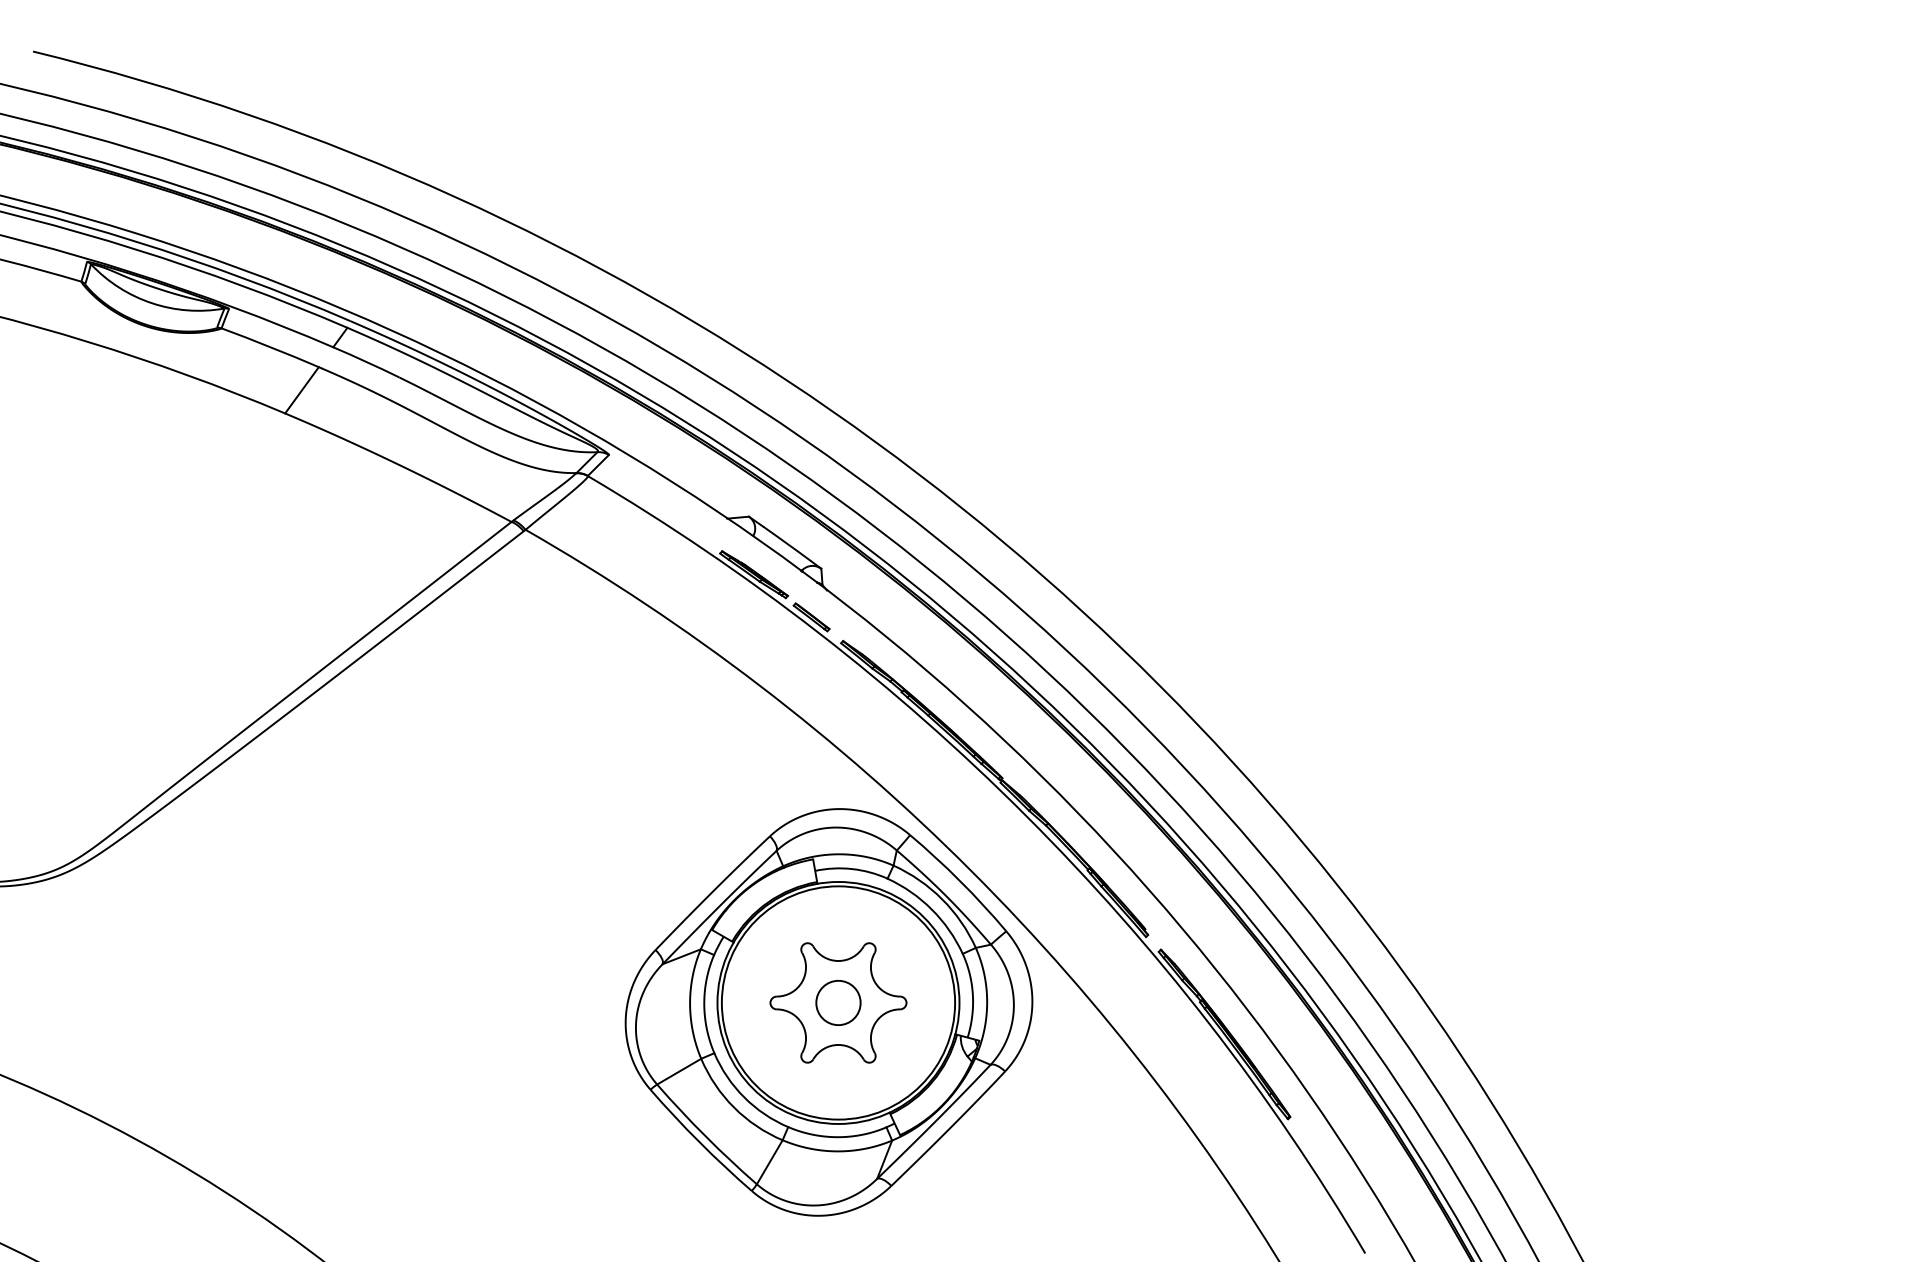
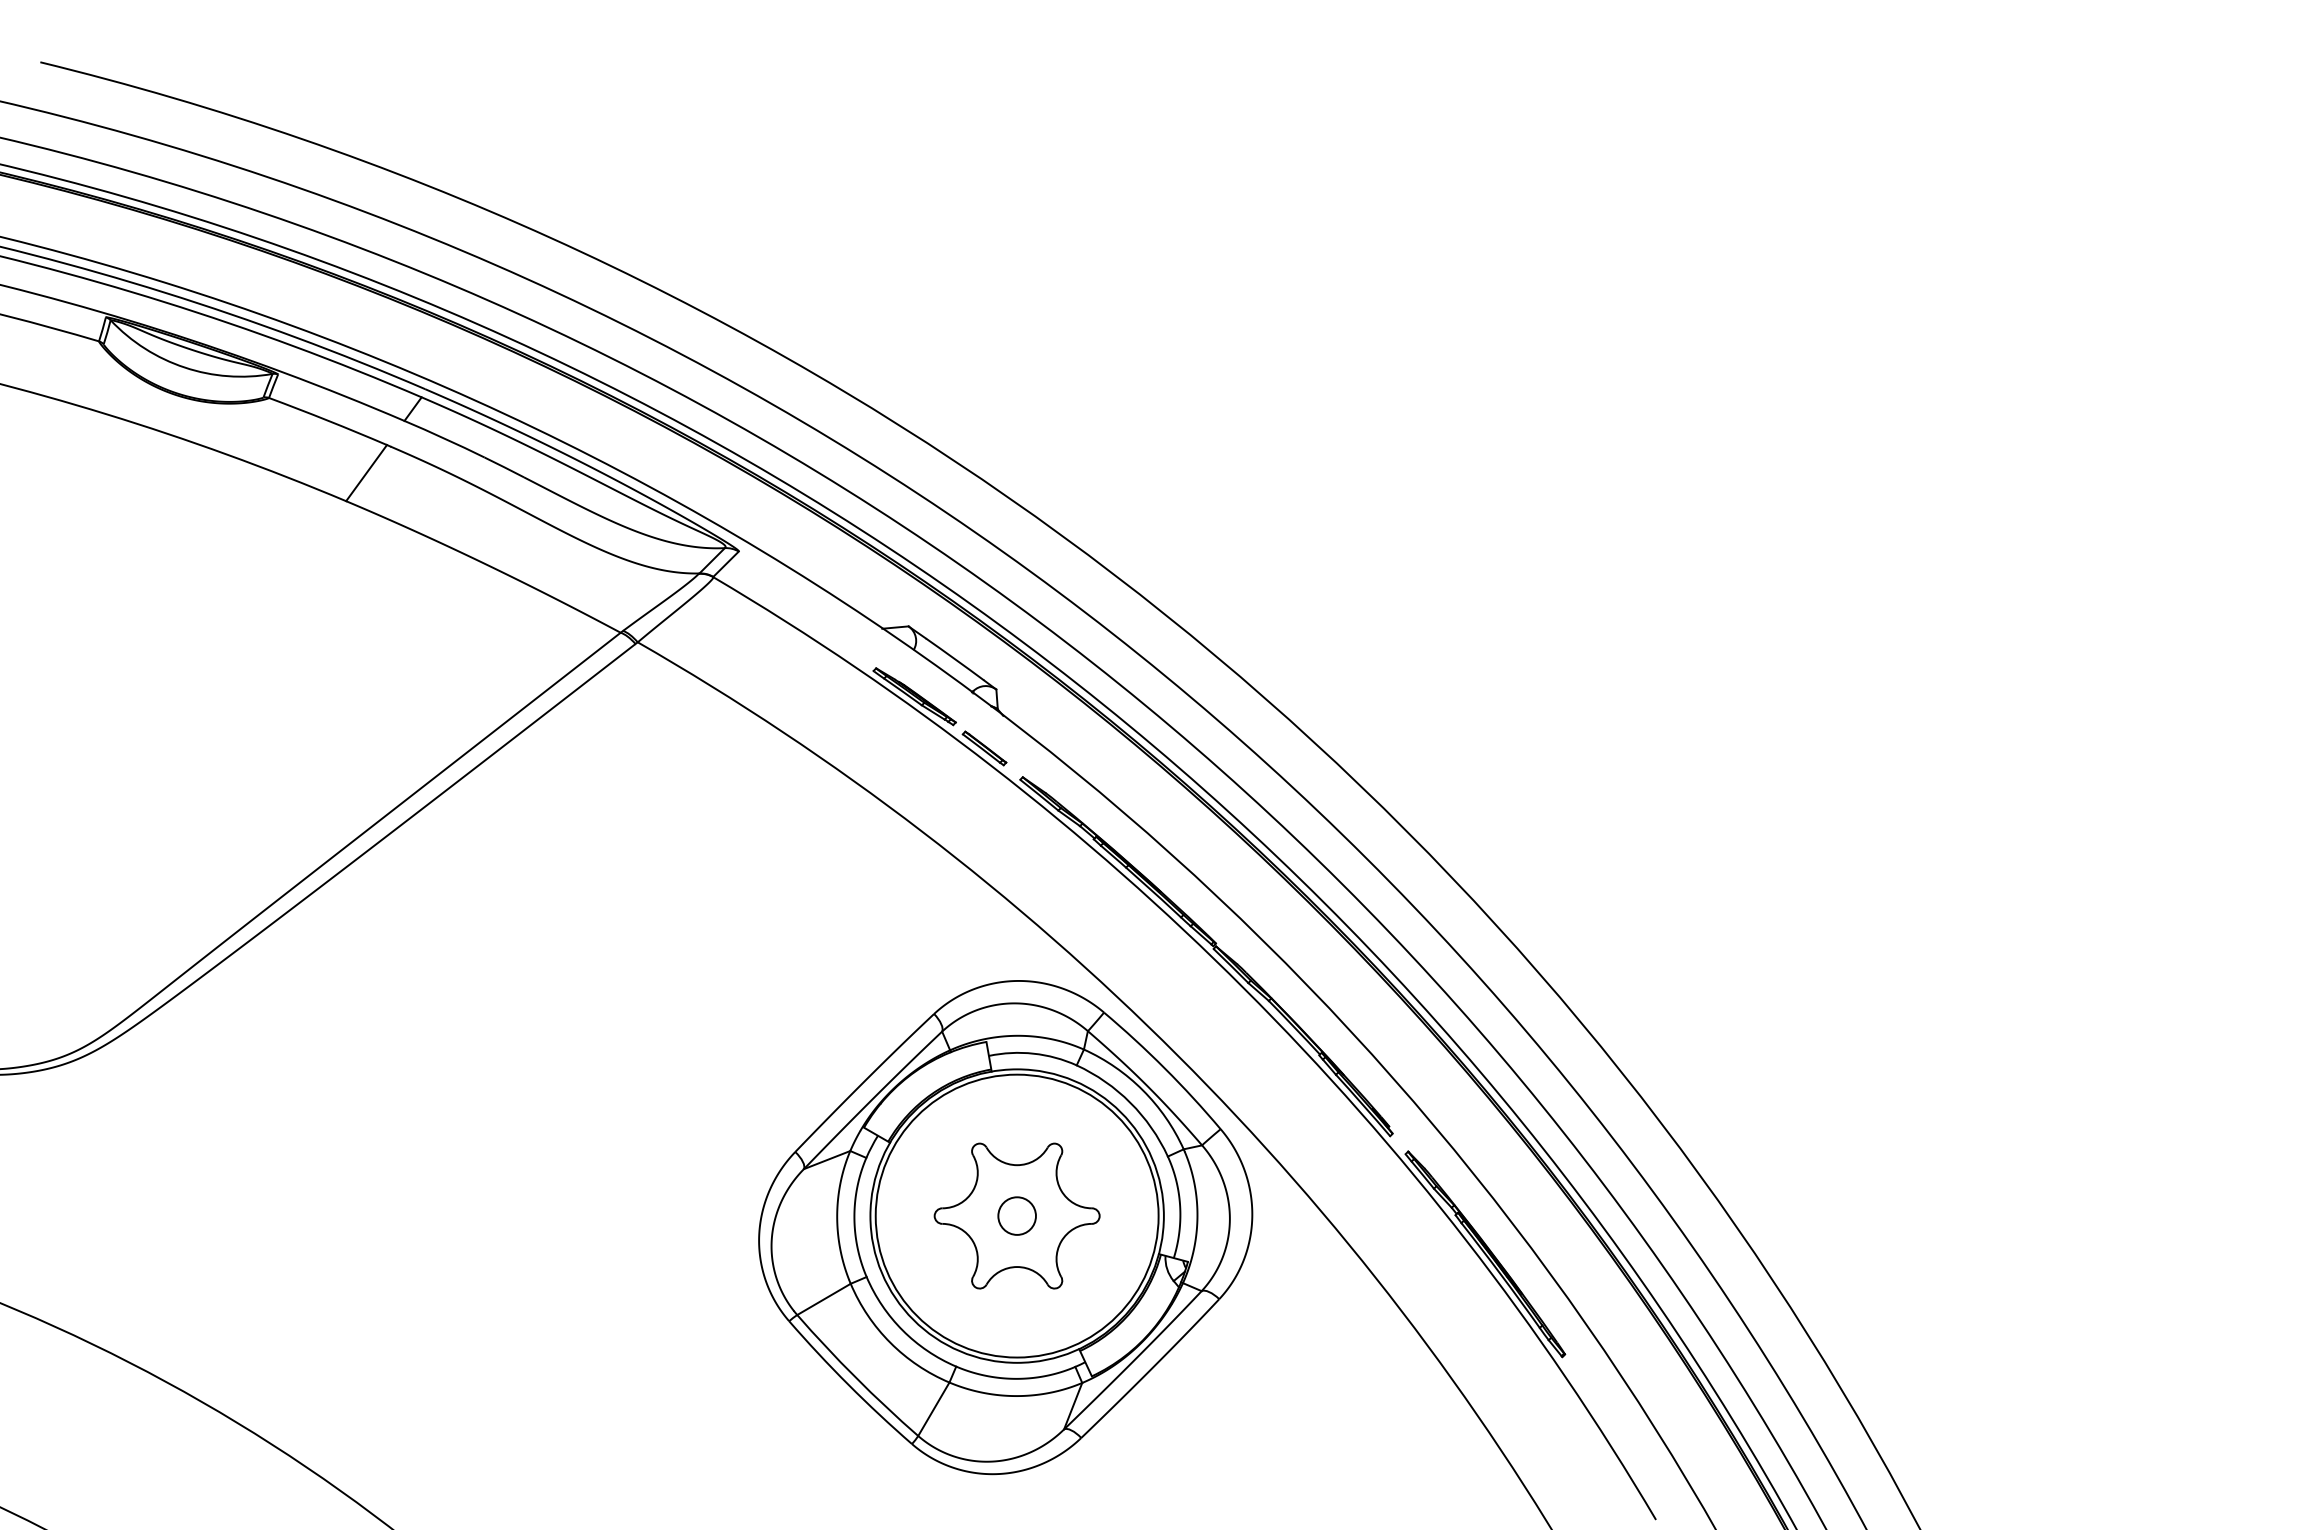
circle: (838, 1002) -> (1017, 1215), size x0.7

